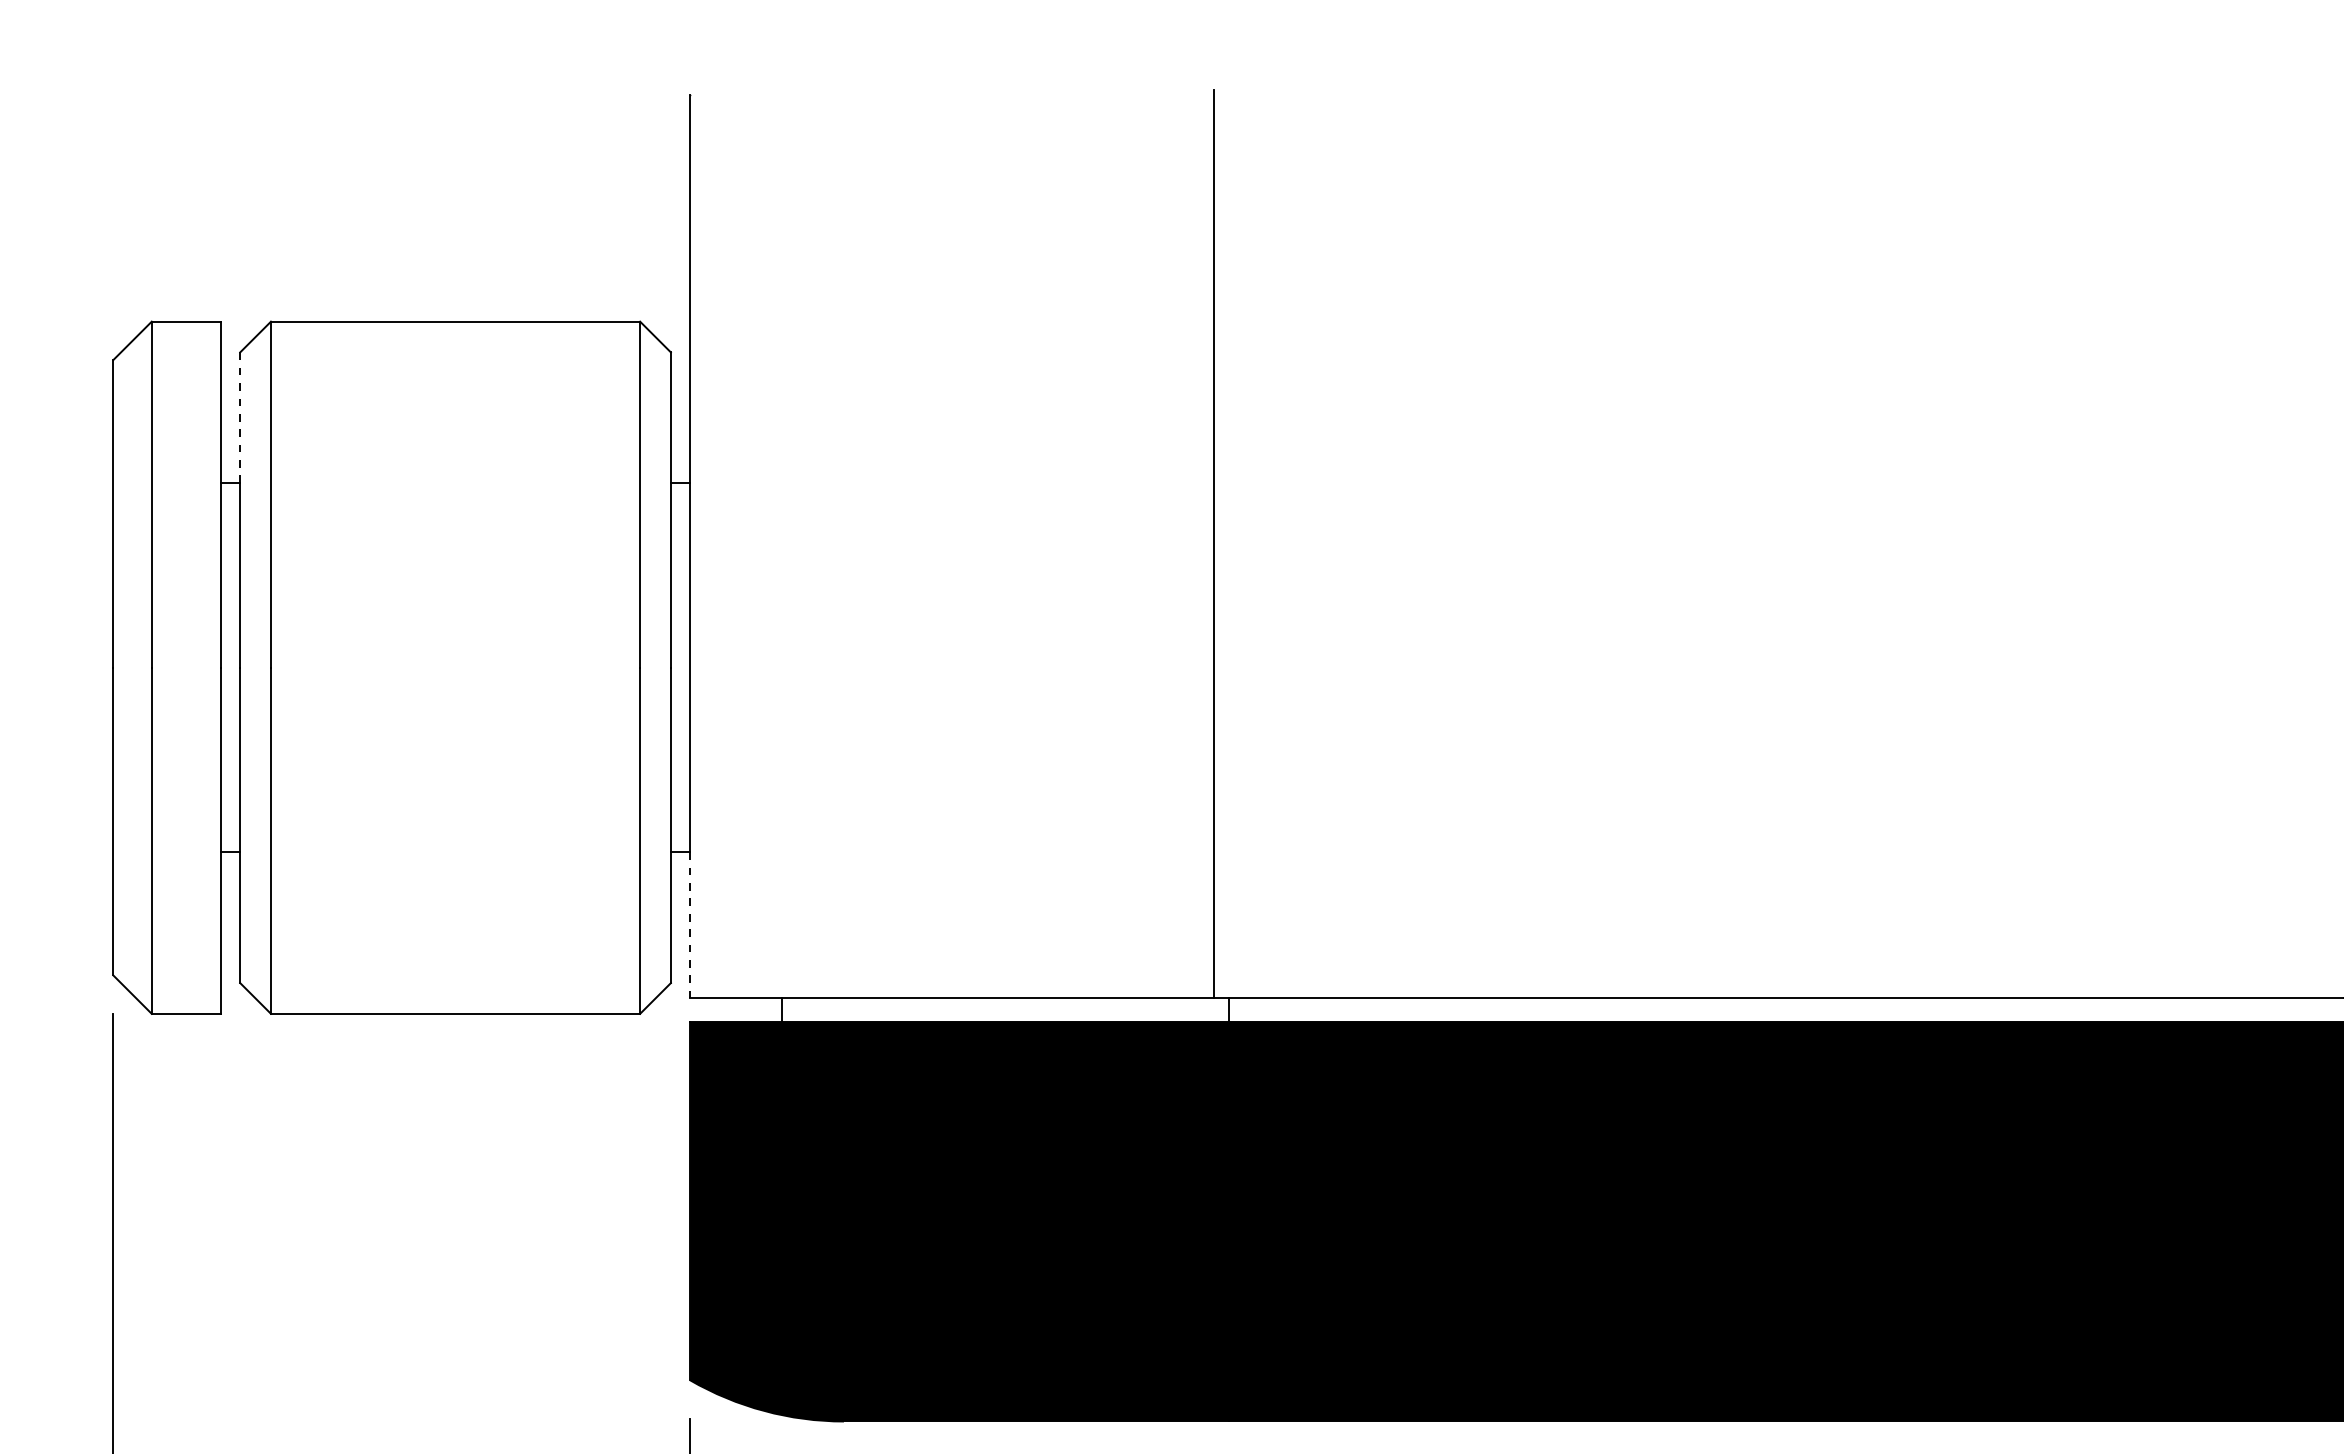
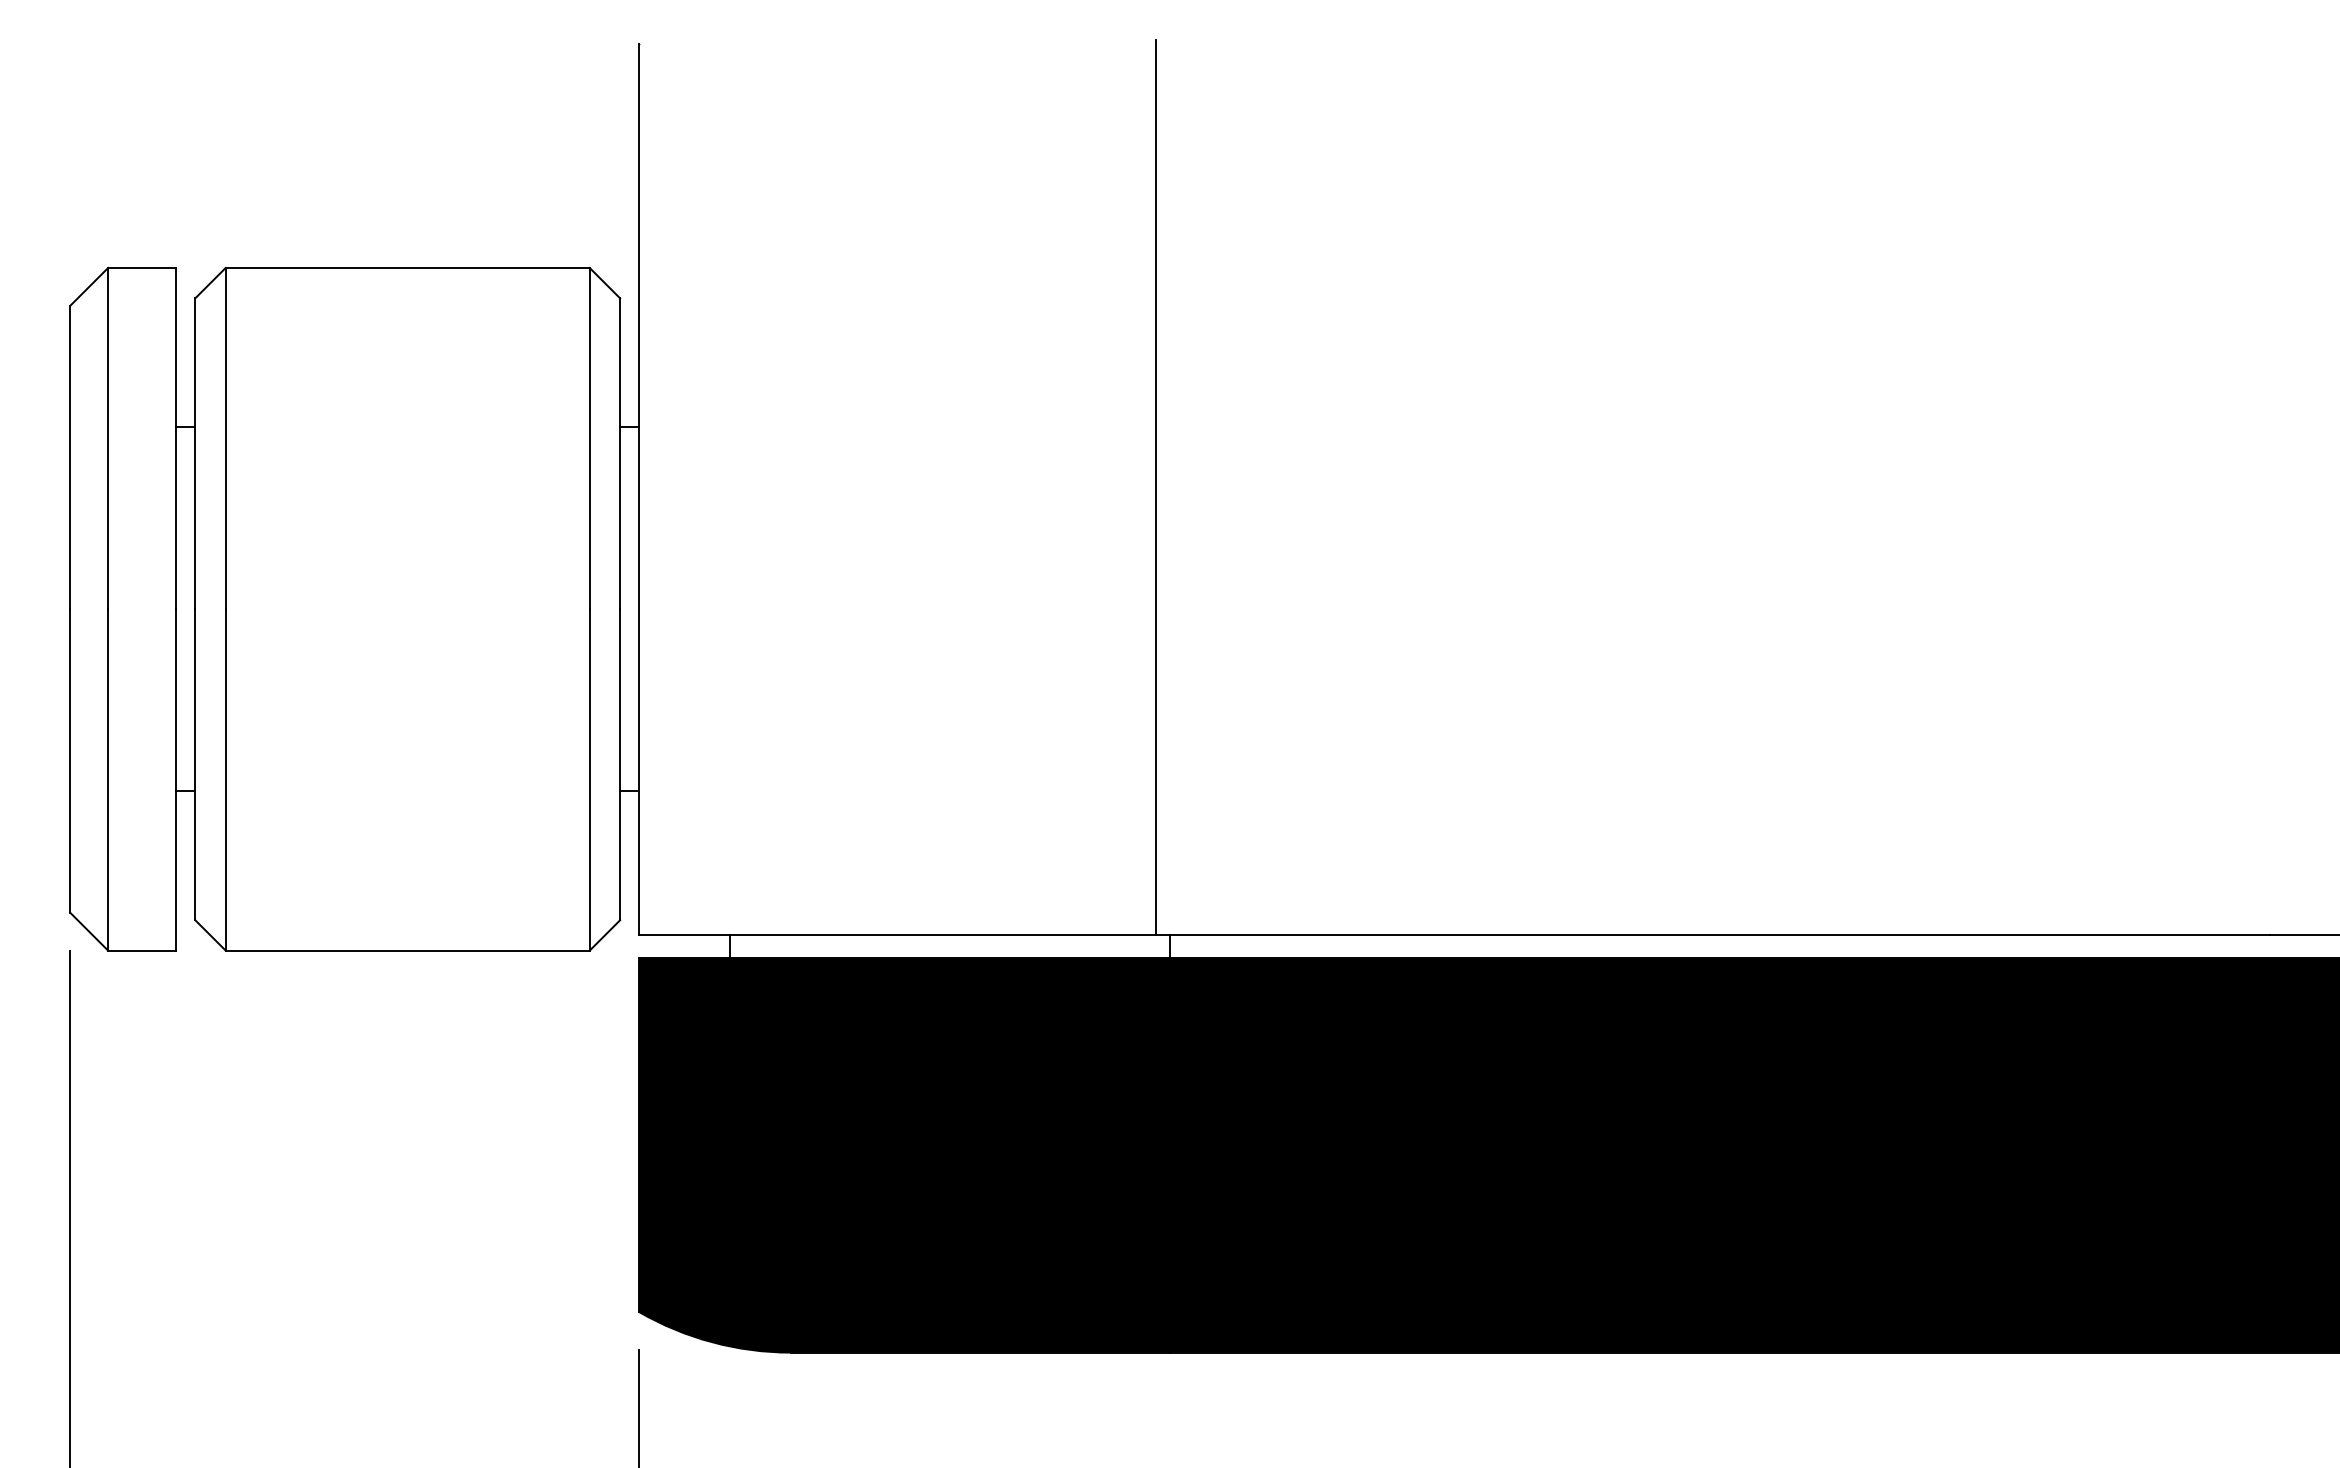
line: (240, 417) -> (195, 362), dashed -> solid
line: (690, 925) -> (639, 863), dashed -> solid

